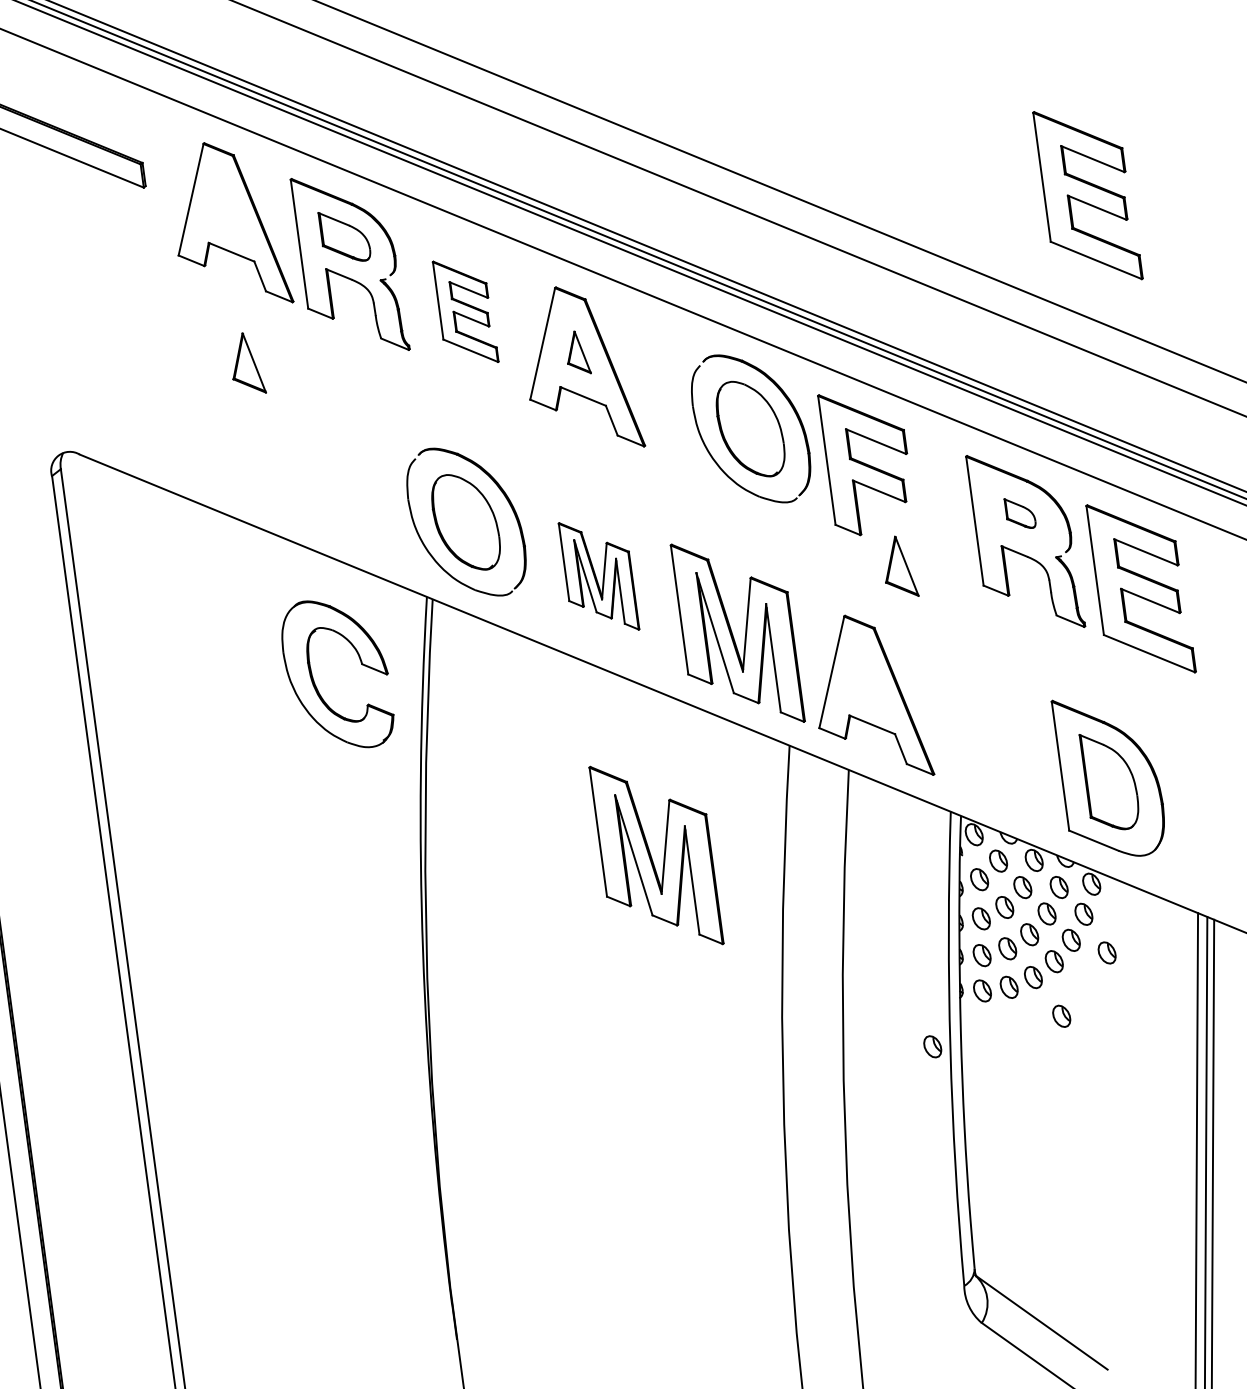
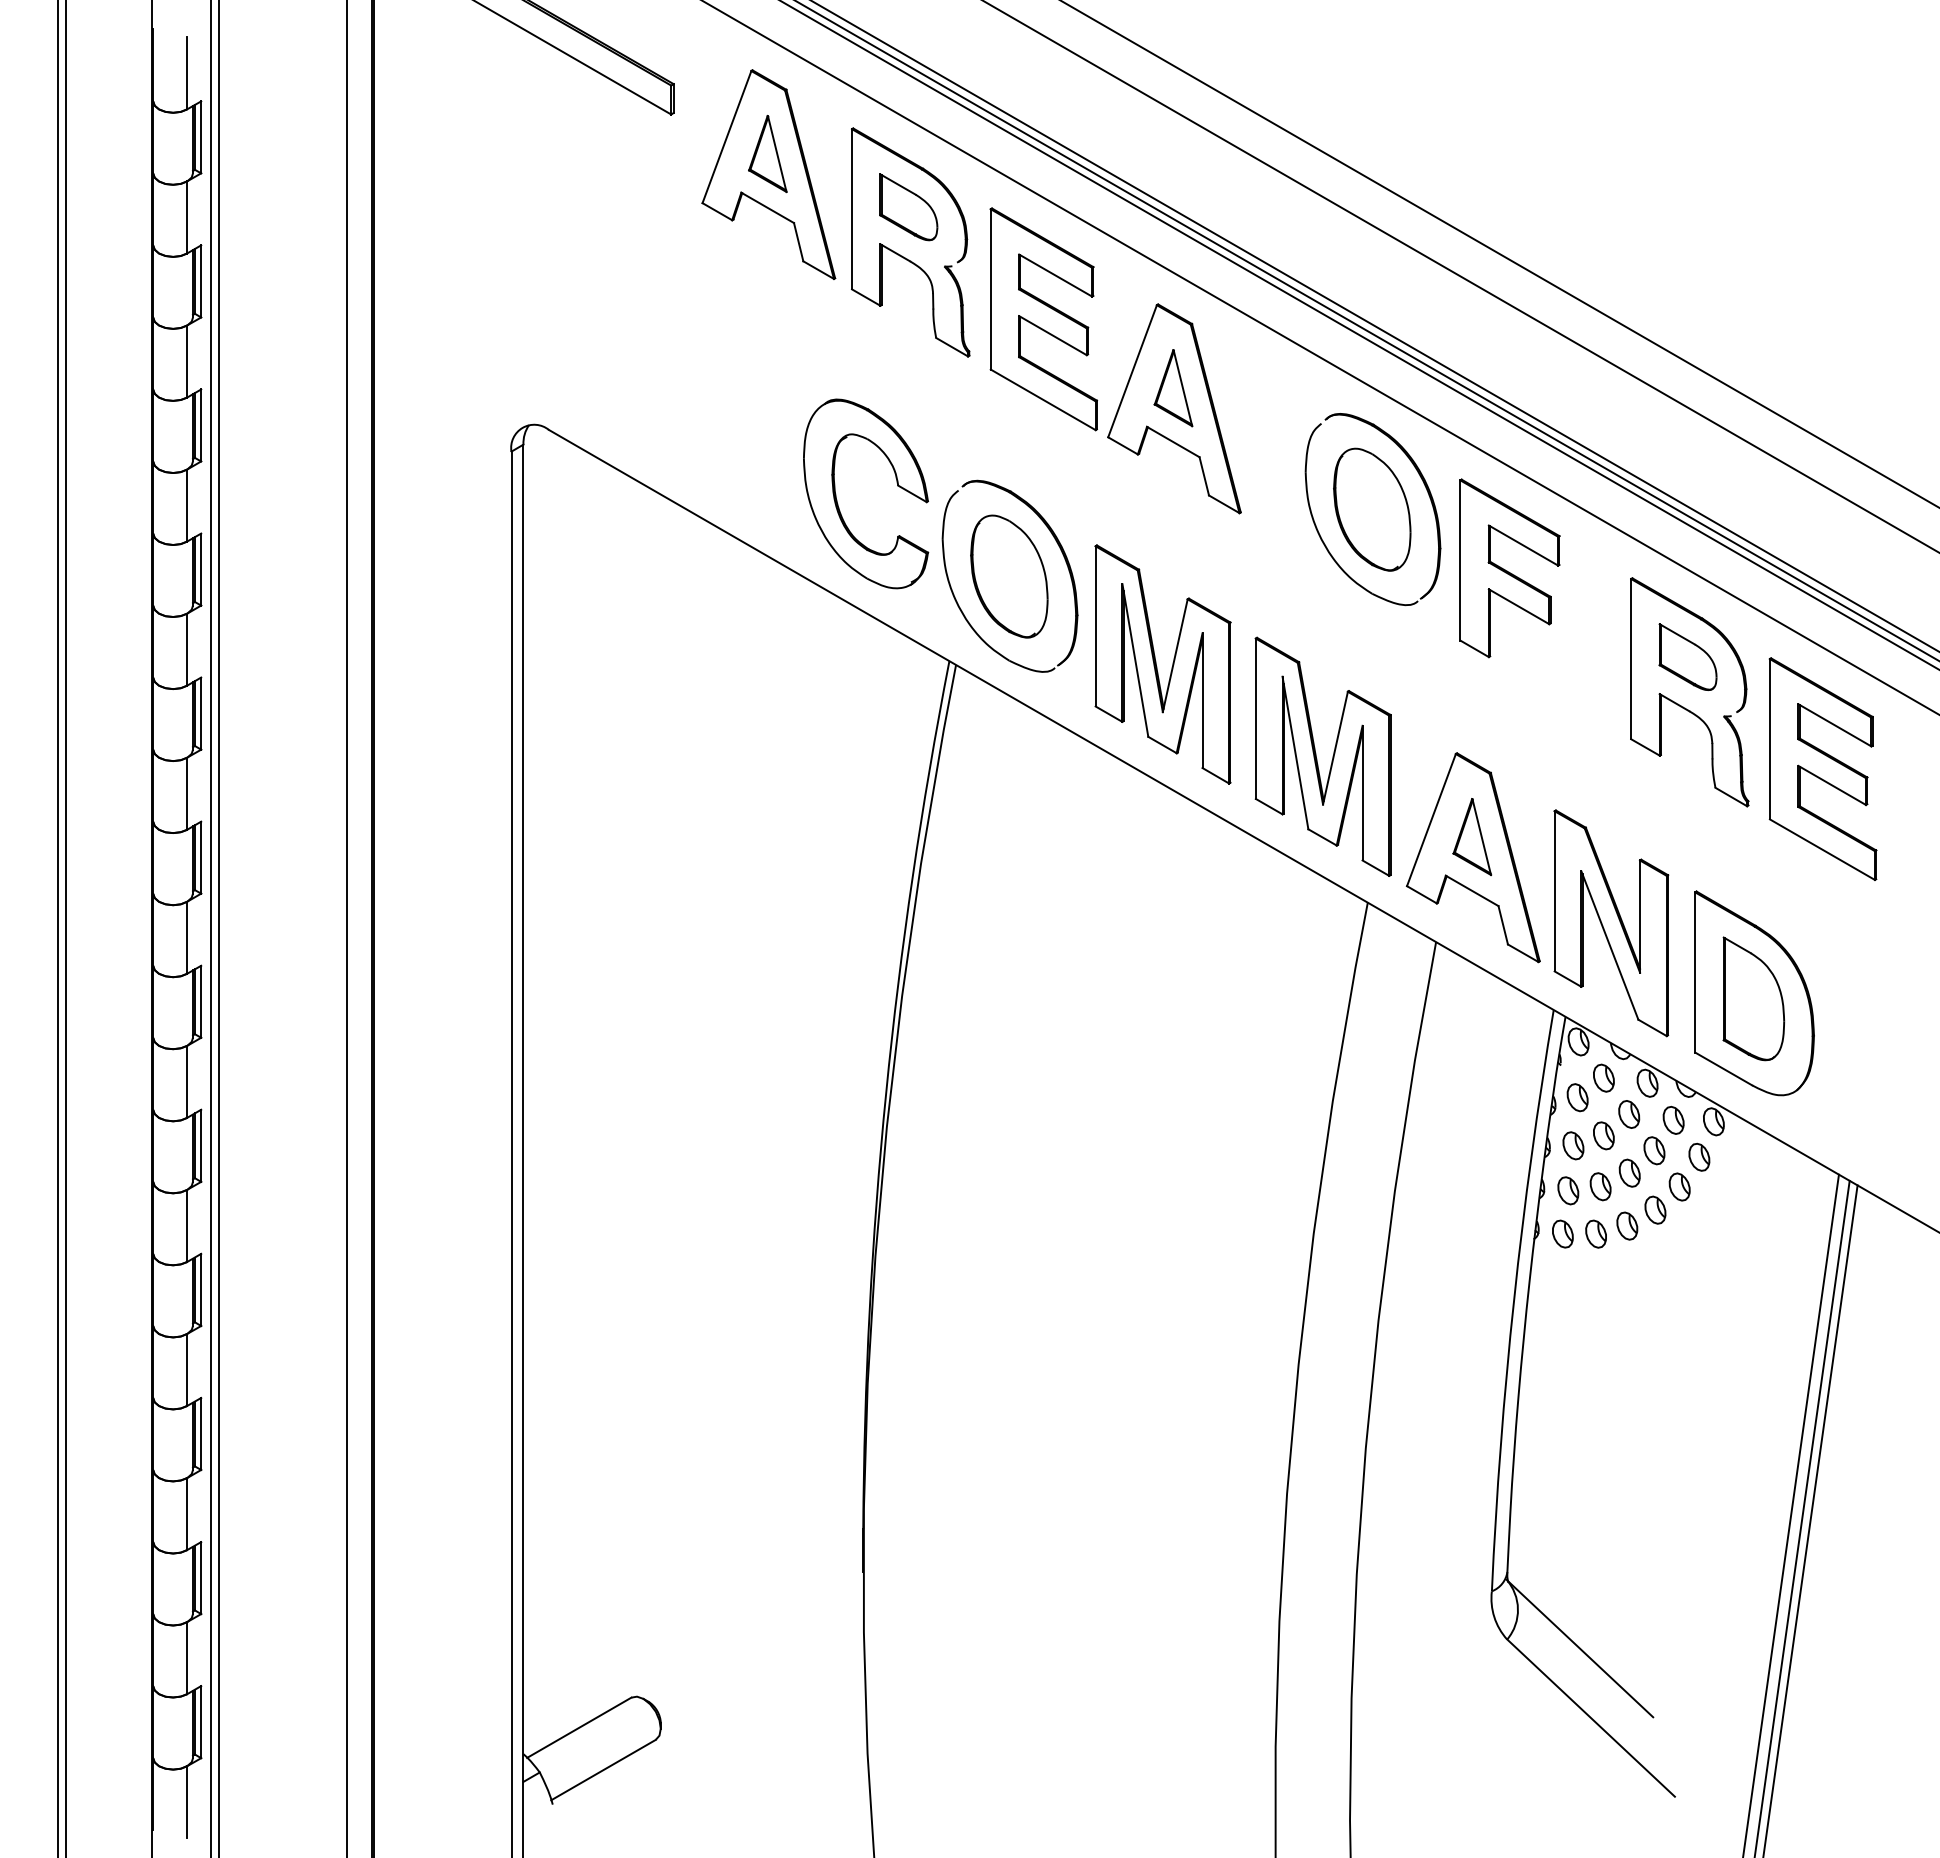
part: (1087, 195) -> (1822, 279), removed
part: (465, 312) -> (1043, 319), size x1.67
part: (577, 353) -> (1173, 388), size x1.43
part: (246, 364) -> (767, 154), moved
part: (1019, 512) -> (1687, 656), size x1.67
part: (899, 567) -> (1472, 837), moved
part: (598, 576) -> (1162, 664), size x1.67
part: (314, 681) -> (837, 499), moved
part: (987, 735) -> (1611, 923), added
part: (655, 855) -> (1186, 1014), removed
part: (1107, 952) -> (1721, 1207), removed
part: (1061, 1015) -> (1655, 1277), removed
part: (932, 1046) -> (1492, 1293), removed

